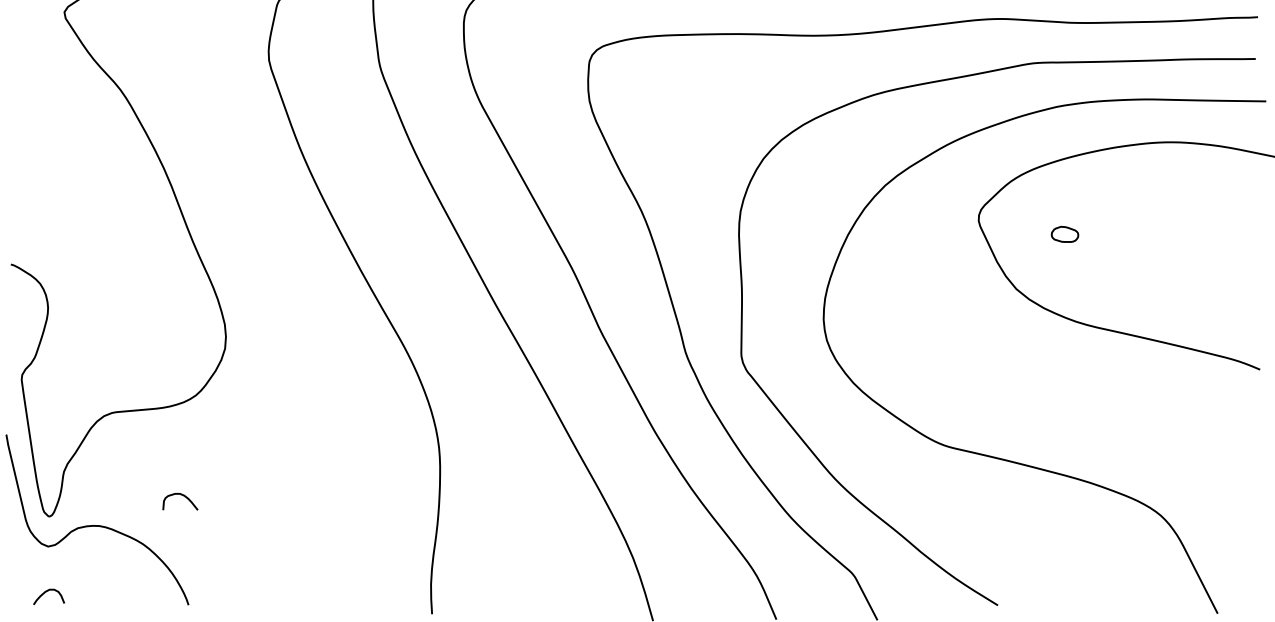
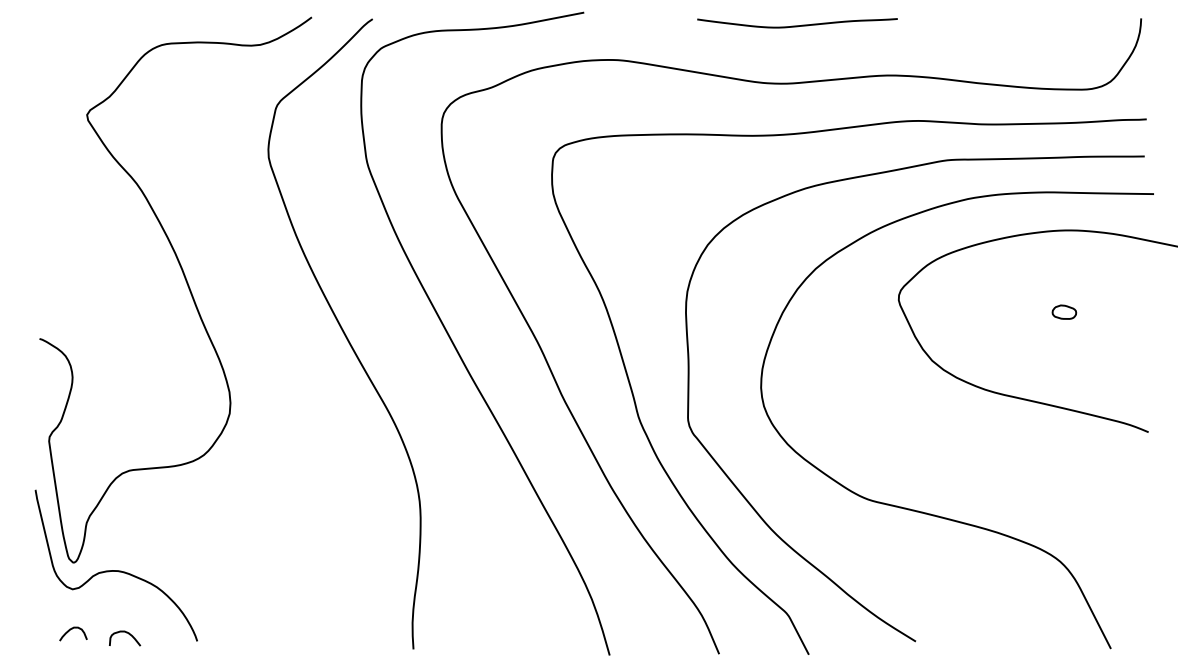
part: (1065, 233) -> (1064, 311), moved
curve: (184, 497) -> (128, 634), moved

